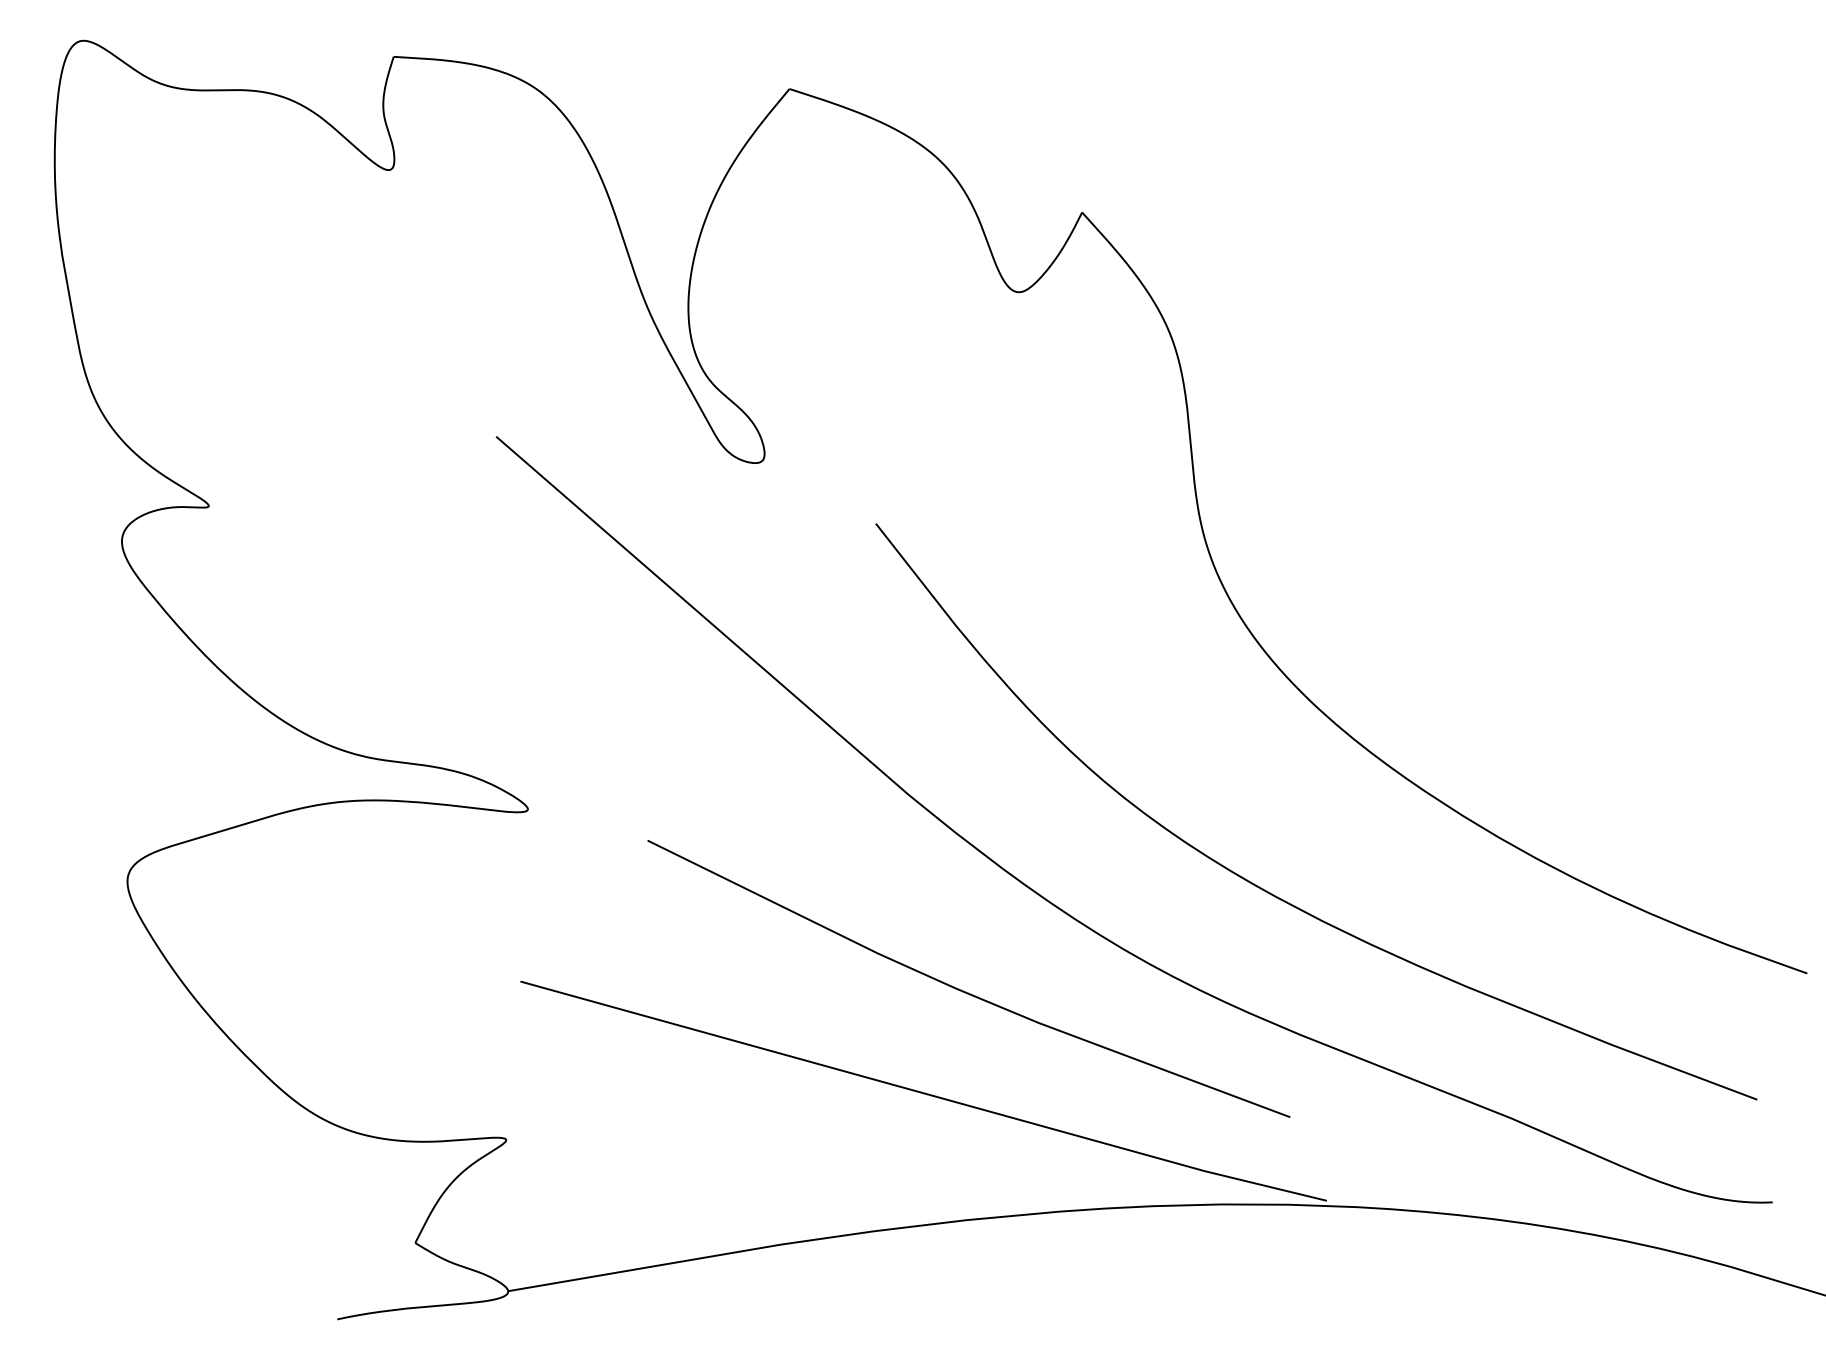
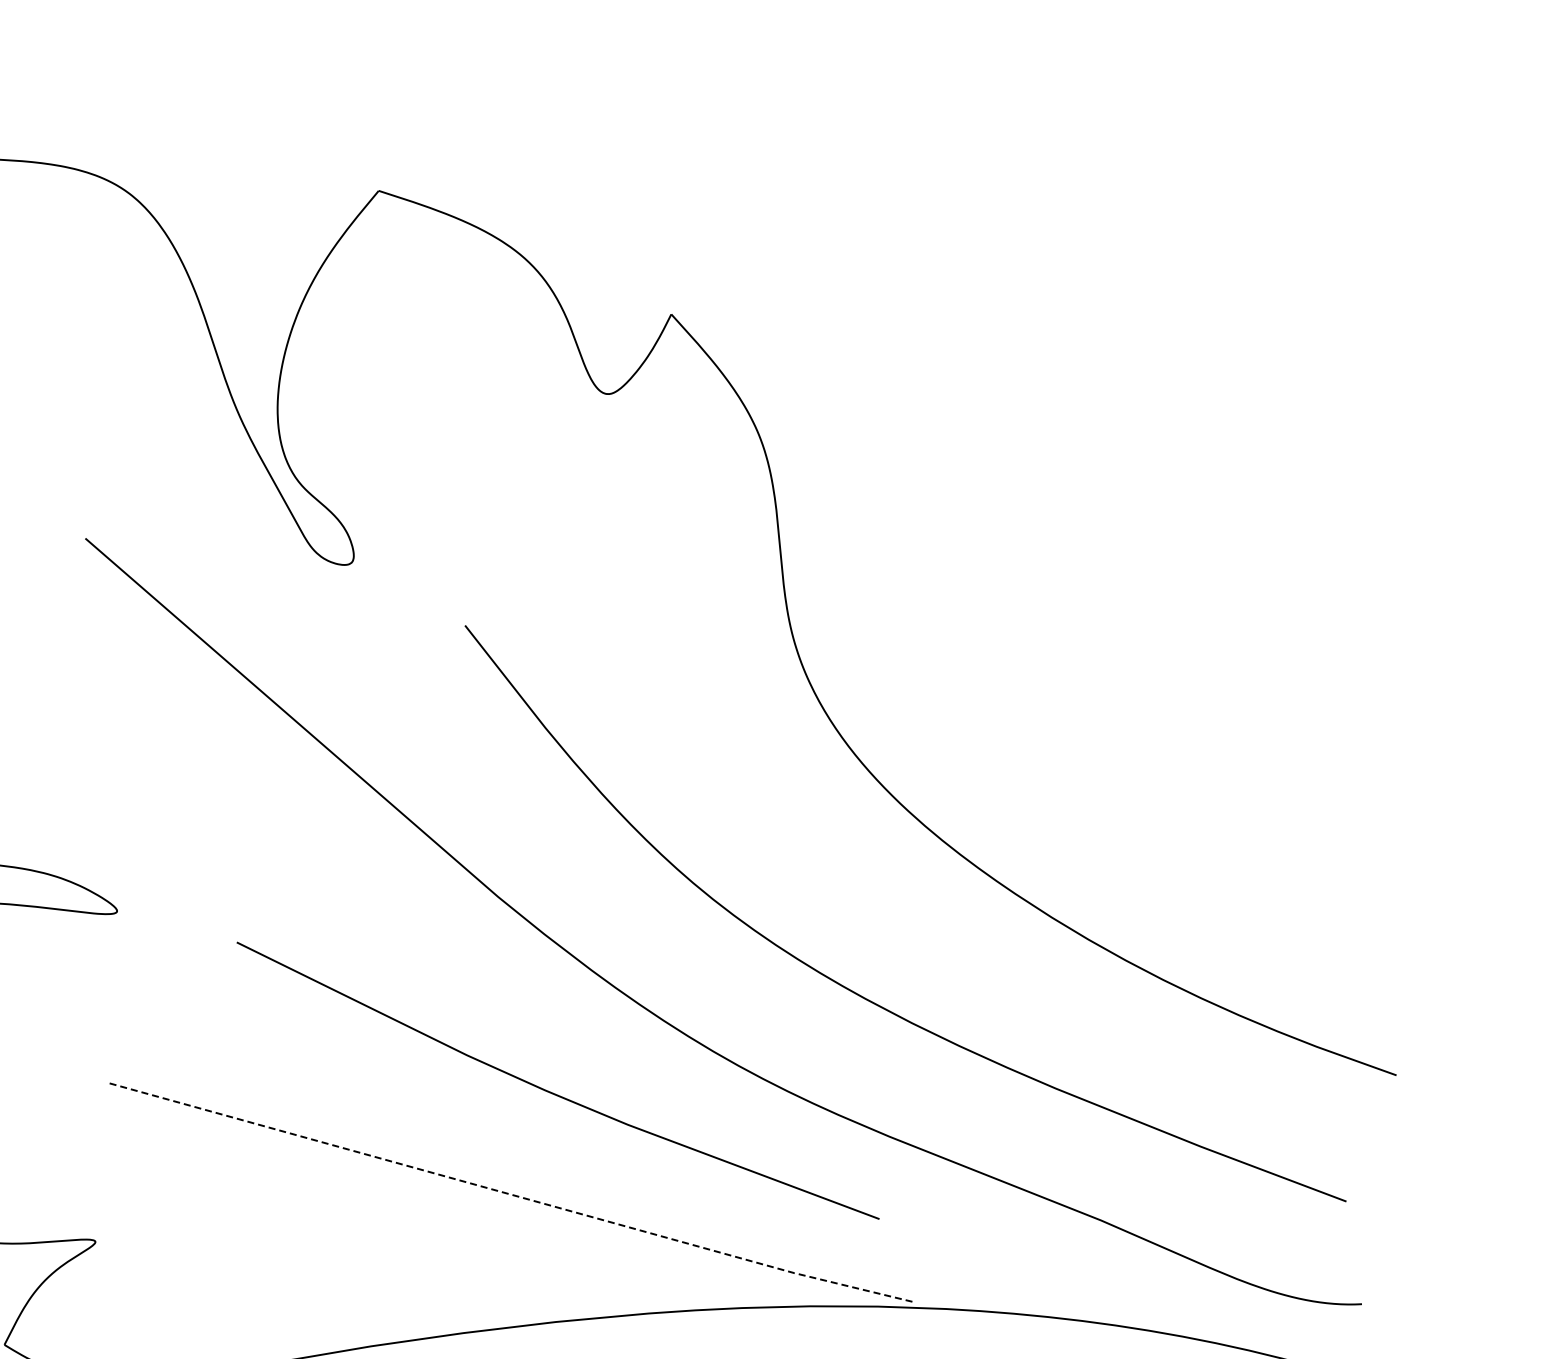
line: (923, 1093) -> (512, 1195), solid -> dashed

